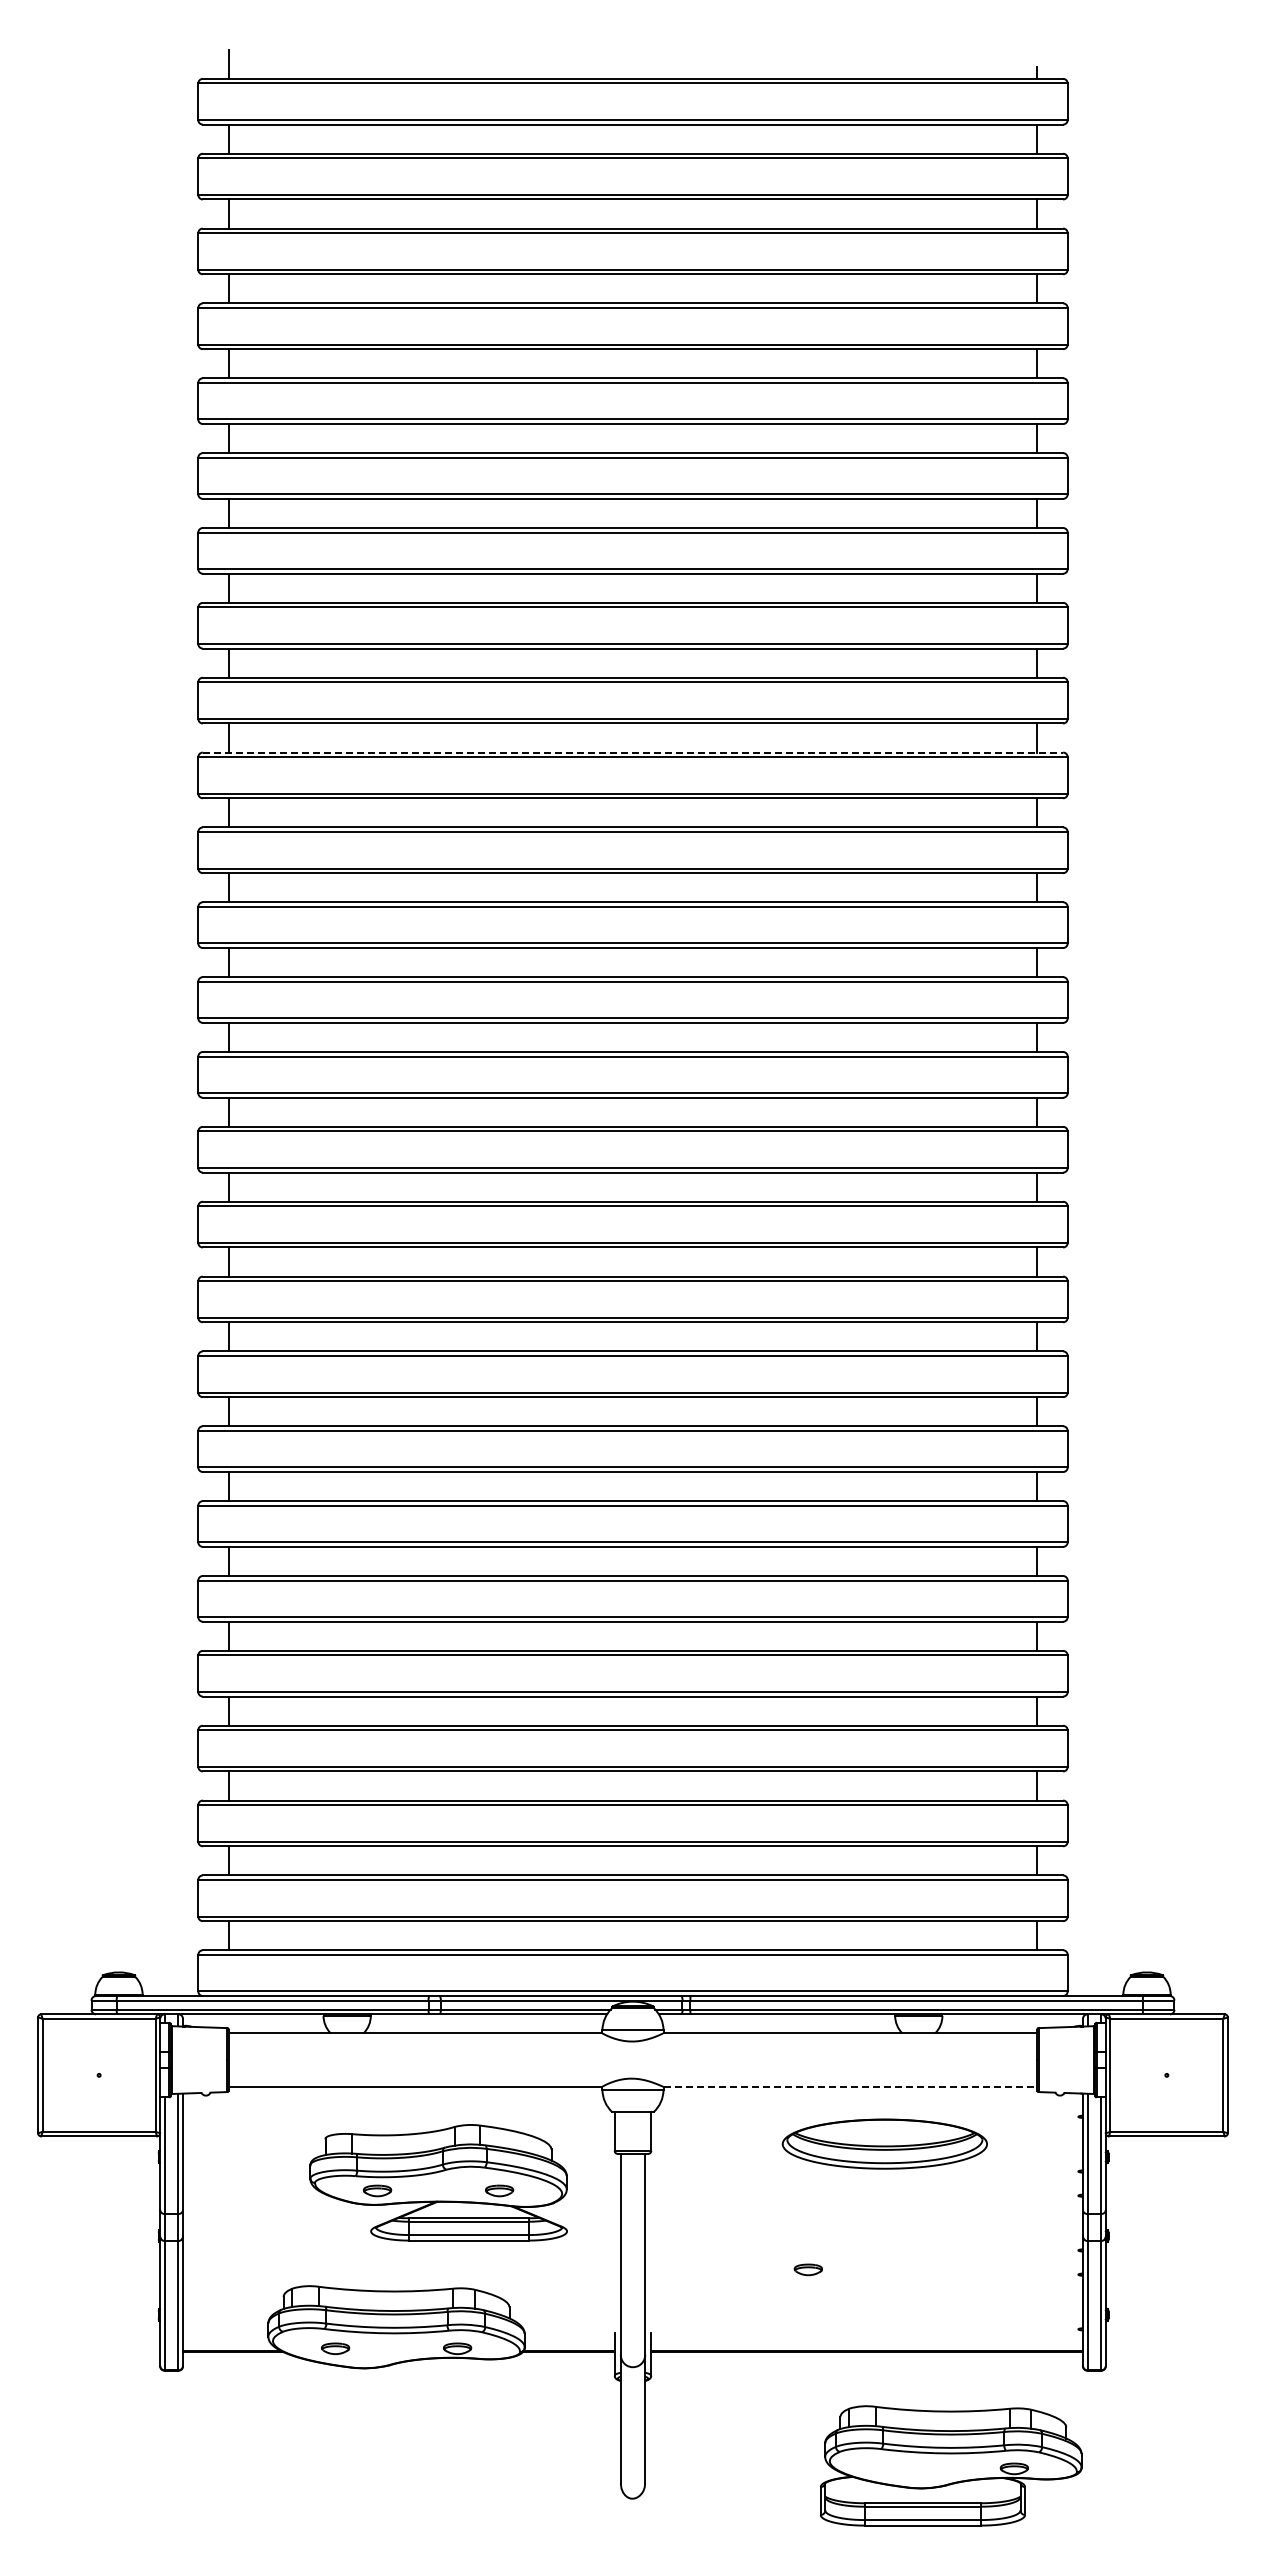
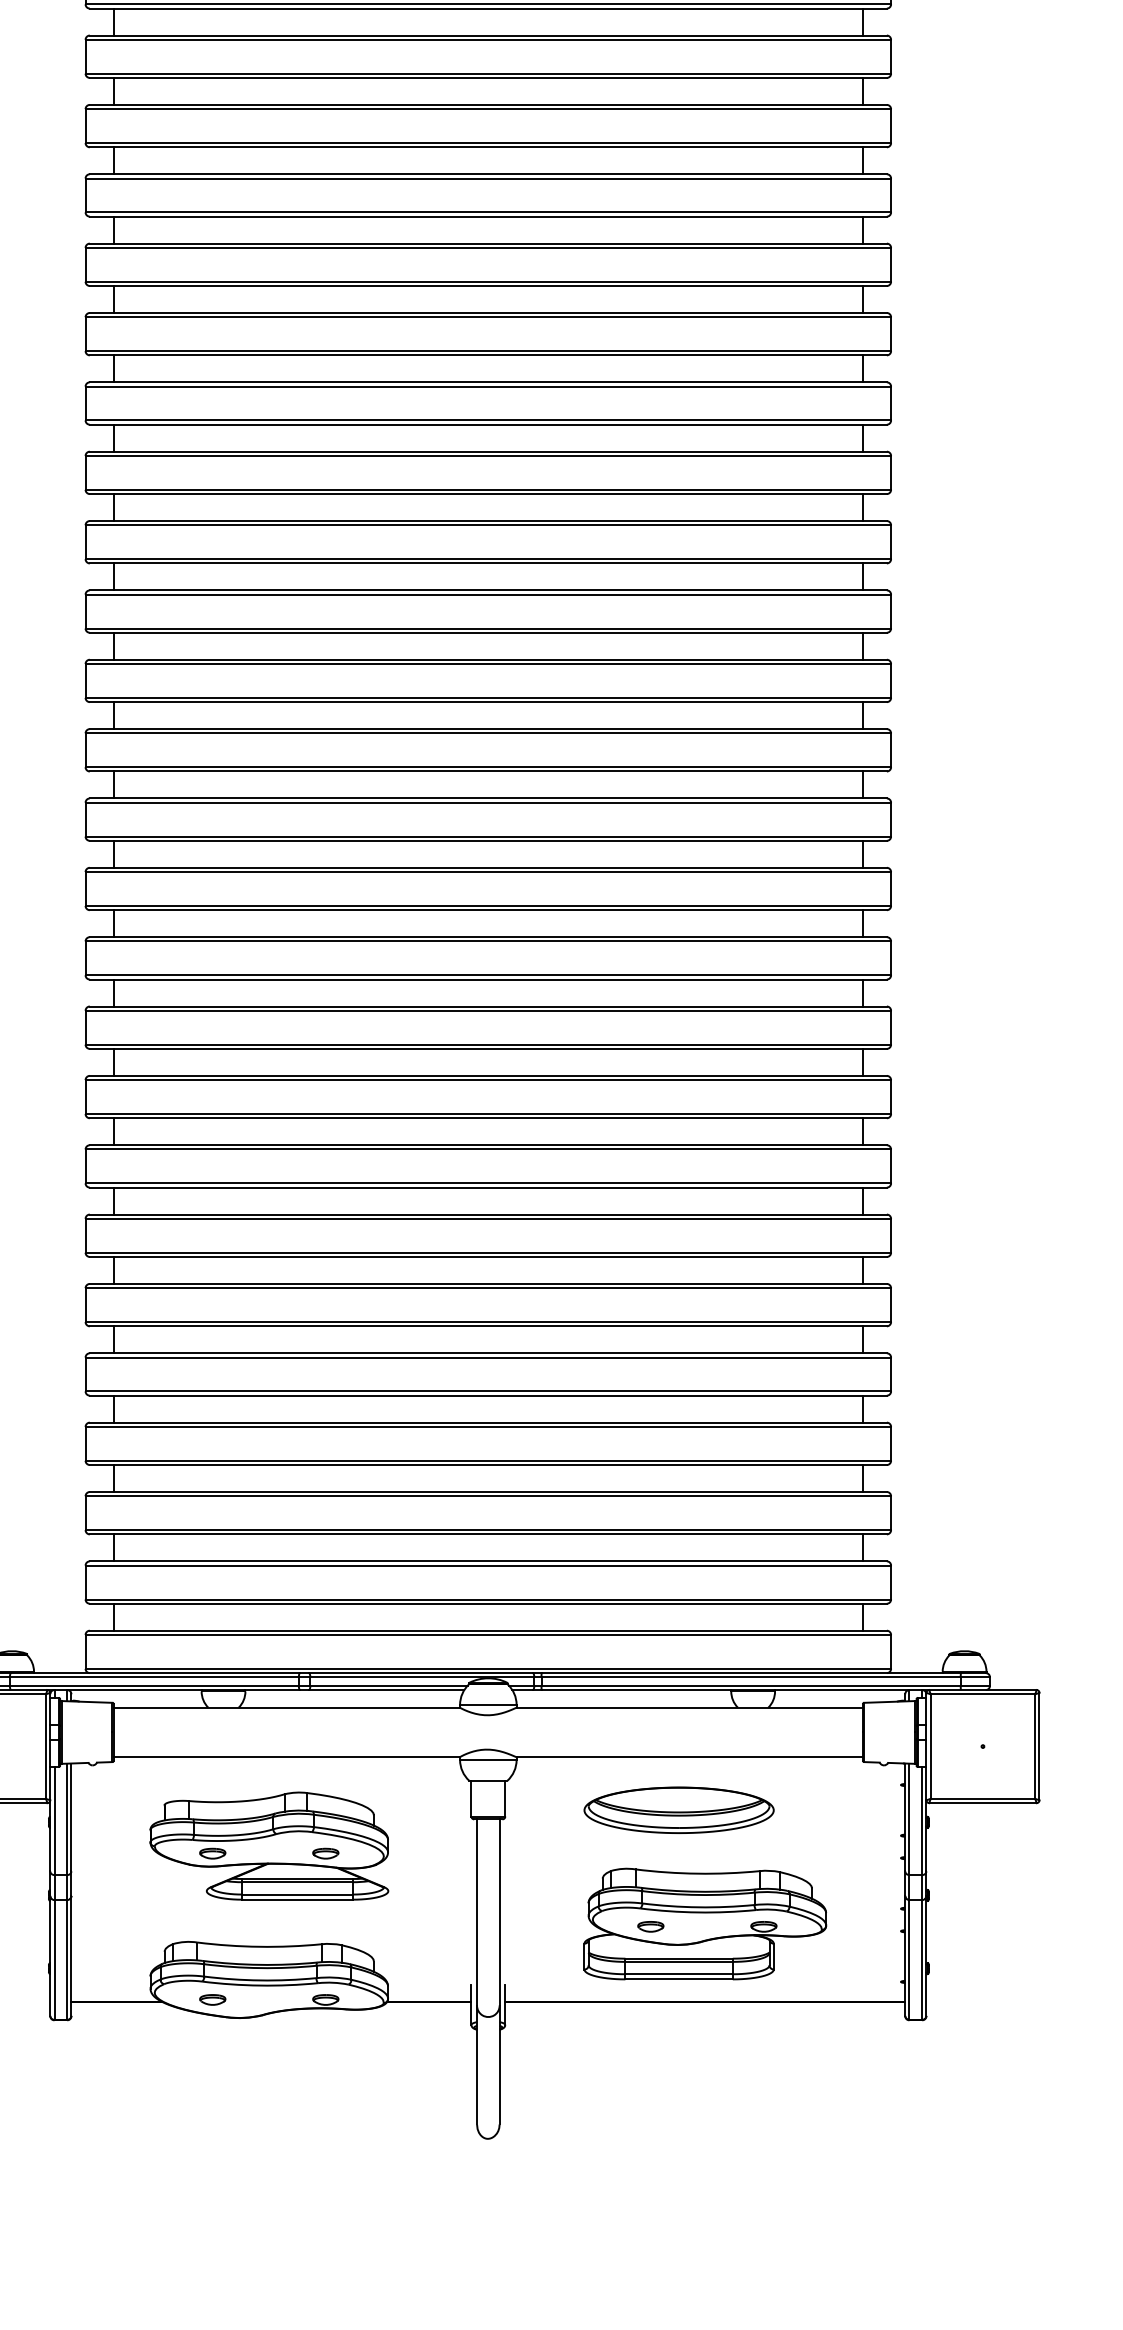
line: (633, 752) -> (488, 520), dashed -> solid
line: (850, 2086) -> (689, 1756), dashed -> solid
part: (884, 2143) -> (678, 1809), moved
part: (438, 2182) -> (269, 1845), moved
part: (951, 2465) -> (705, 1923), moved

